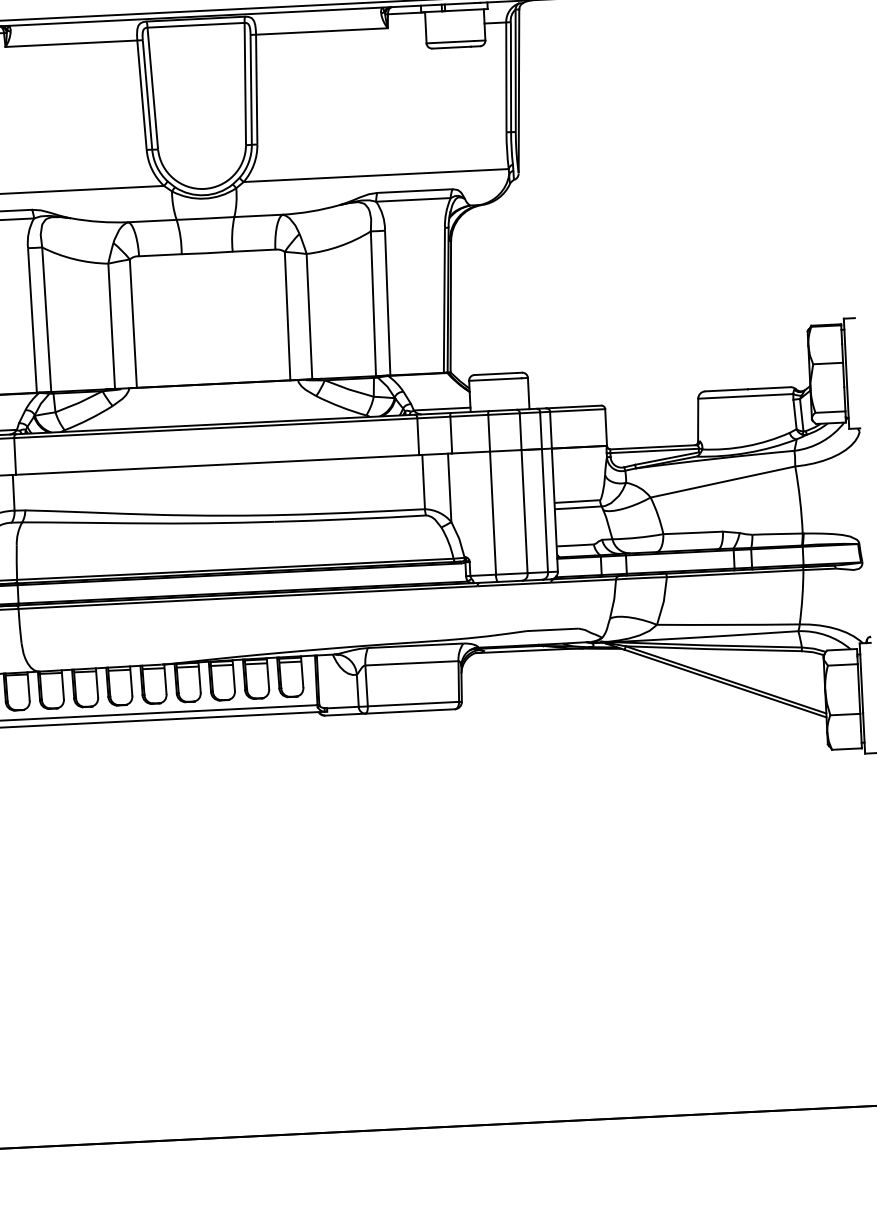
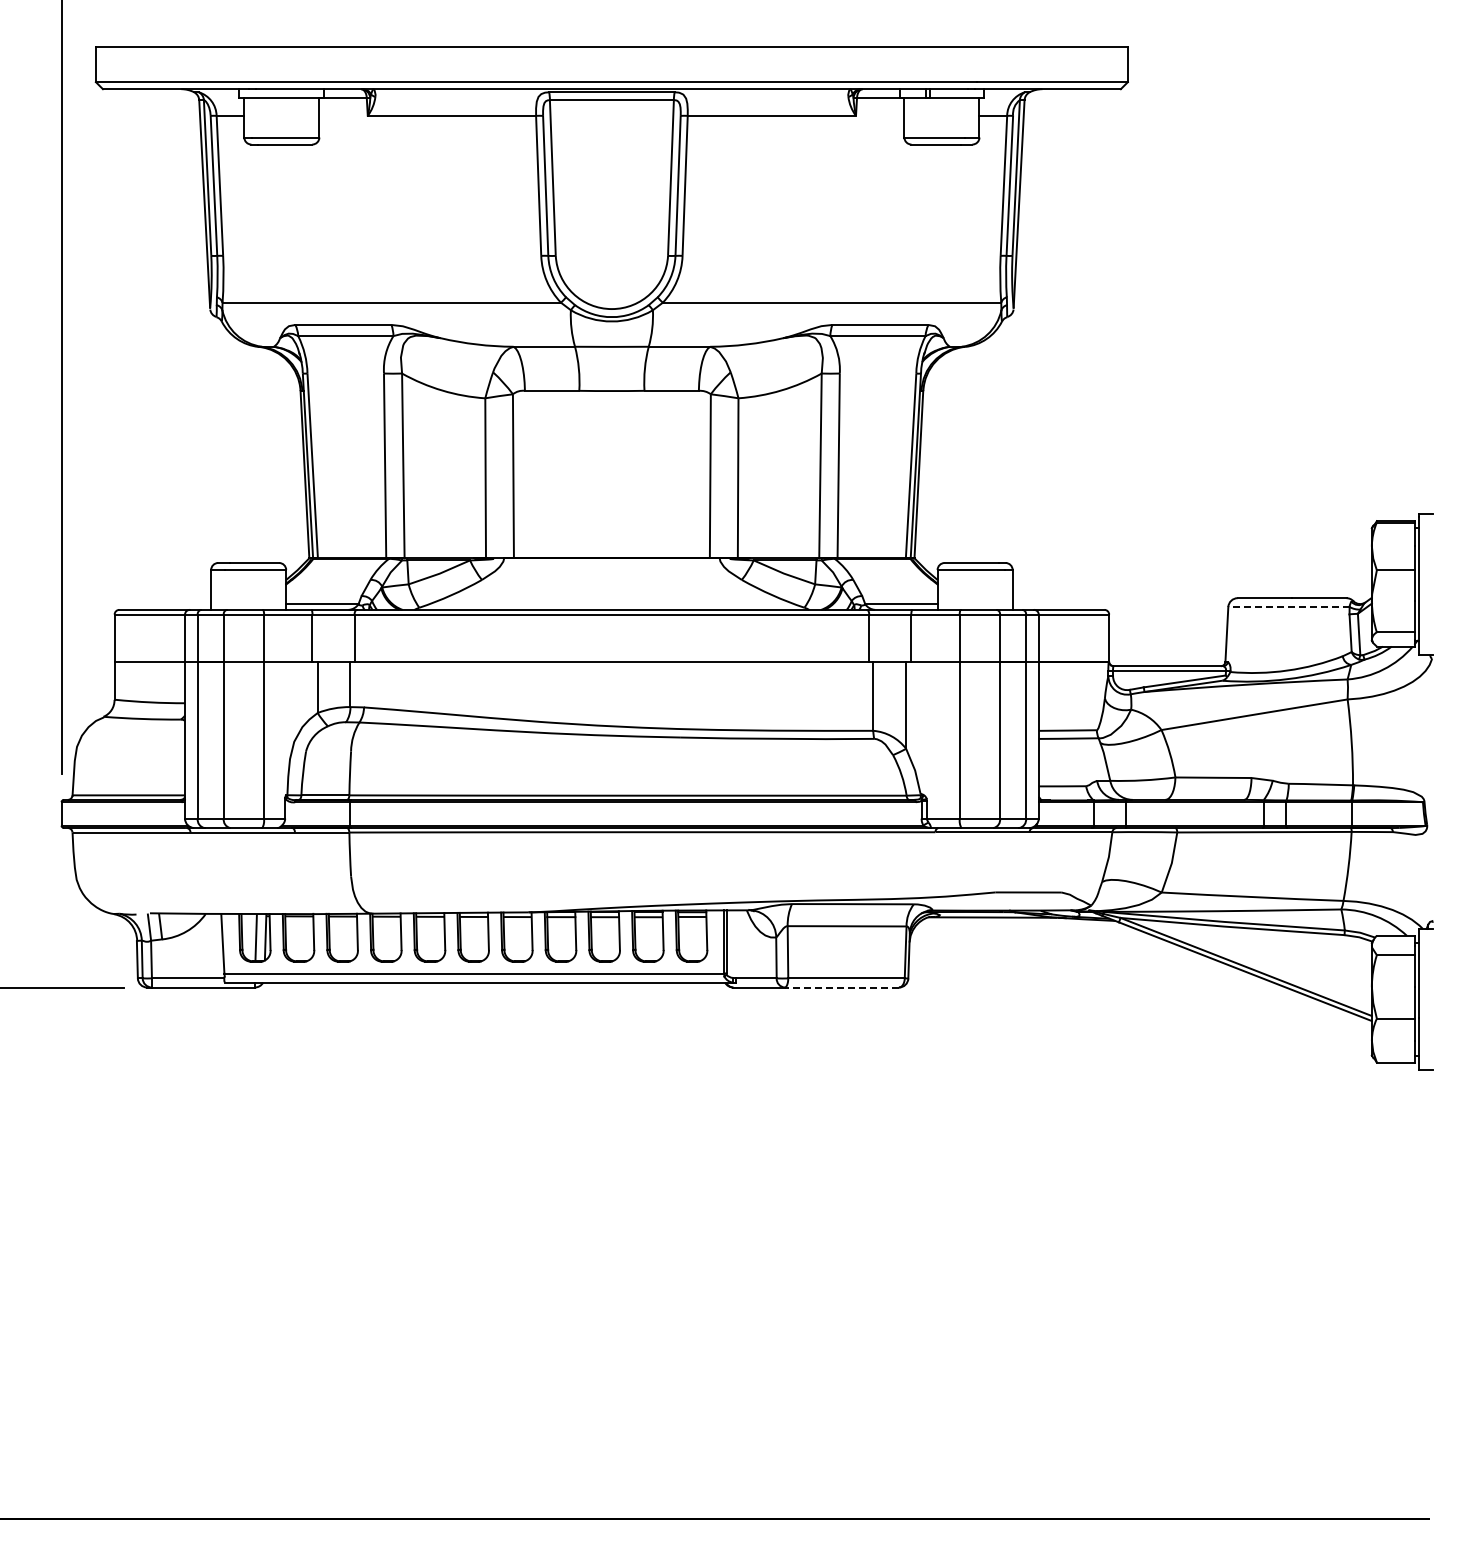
line: (745, 396) -> (1288, 607), solid -> dashed
line: (409, 711) -> (841, 987), solid -> dashed

